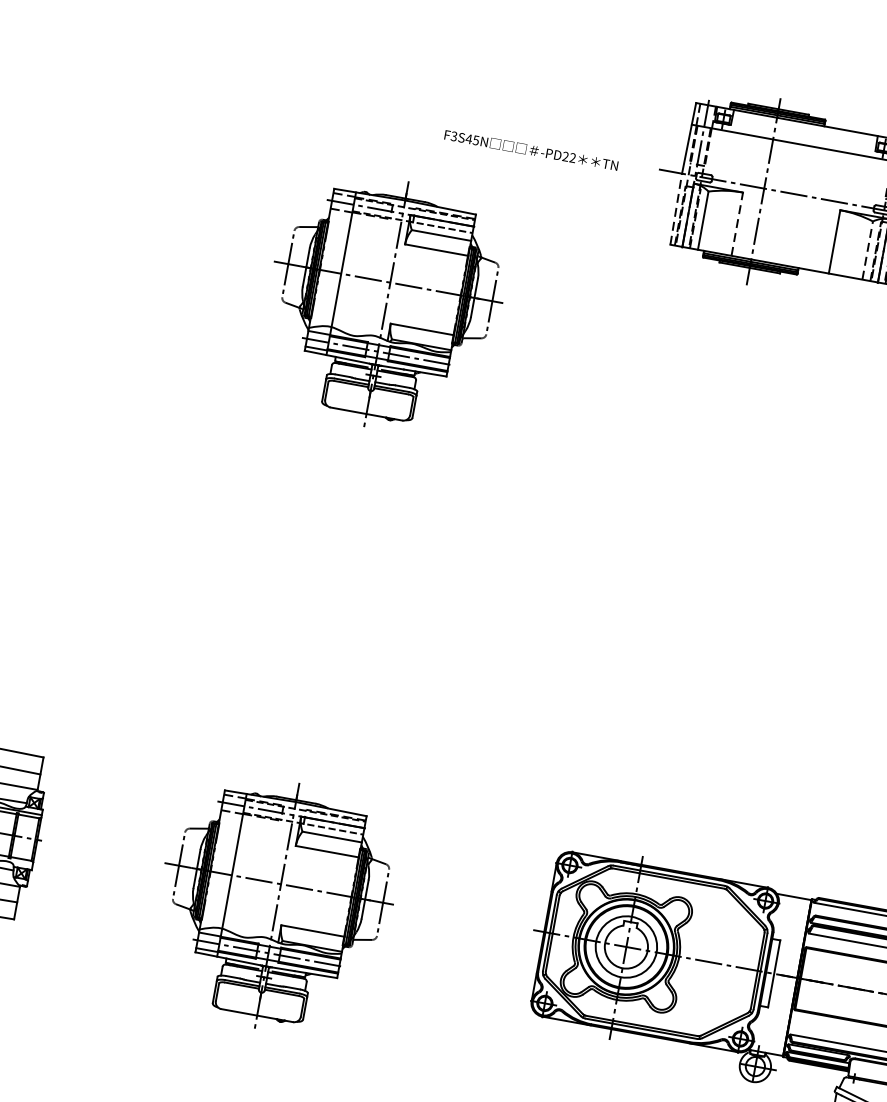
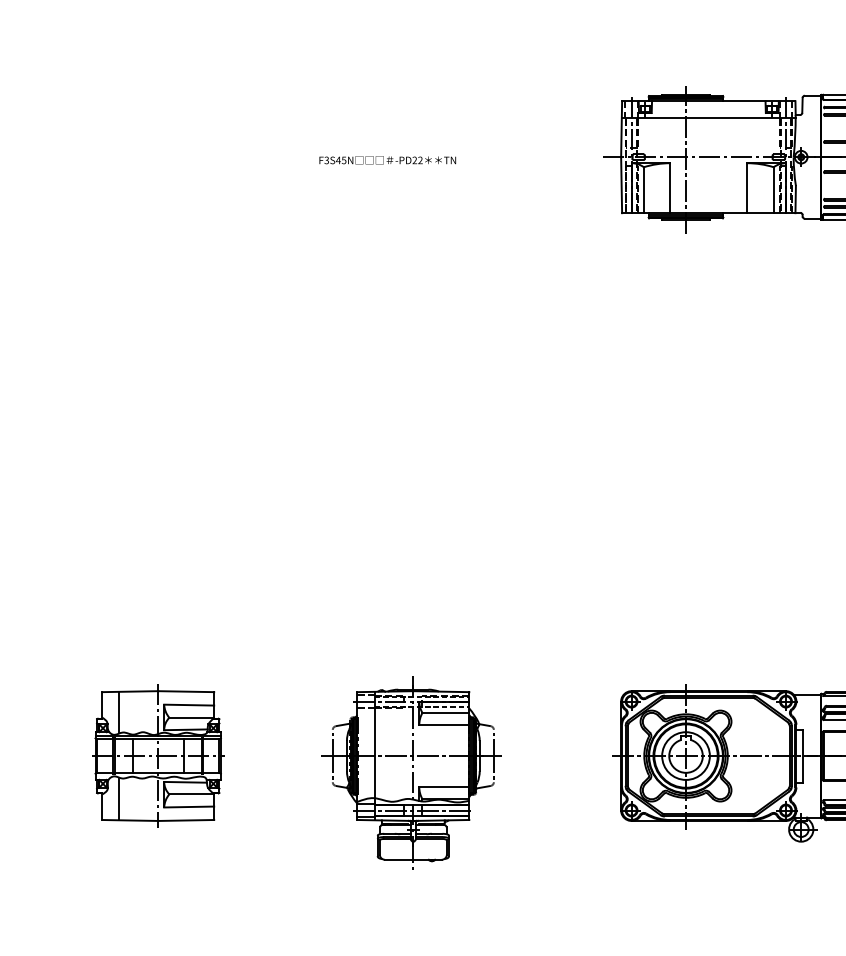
text: (531, 150) -> (387, 160), moved
line: (676, 209) -> (621, 185), dashed -> solid
line: (737, 224) -> (670, 188), dashed -> solid
line: (867, 250) -> (773, 190), dashed -> solid
part: (384, 303) -> (411, 297), removed

